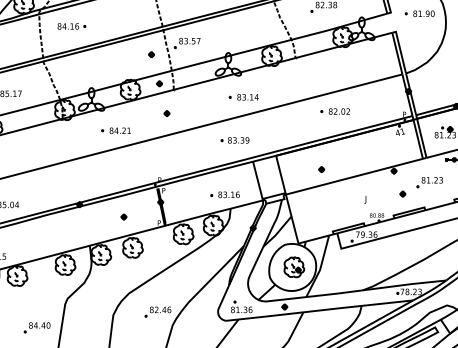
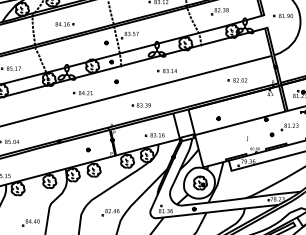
part: (71, 26) -> (64, 24), moved
part: (335, 111) -> (237, 80), moved
part: (233, 140) -> (140, 105), moved

